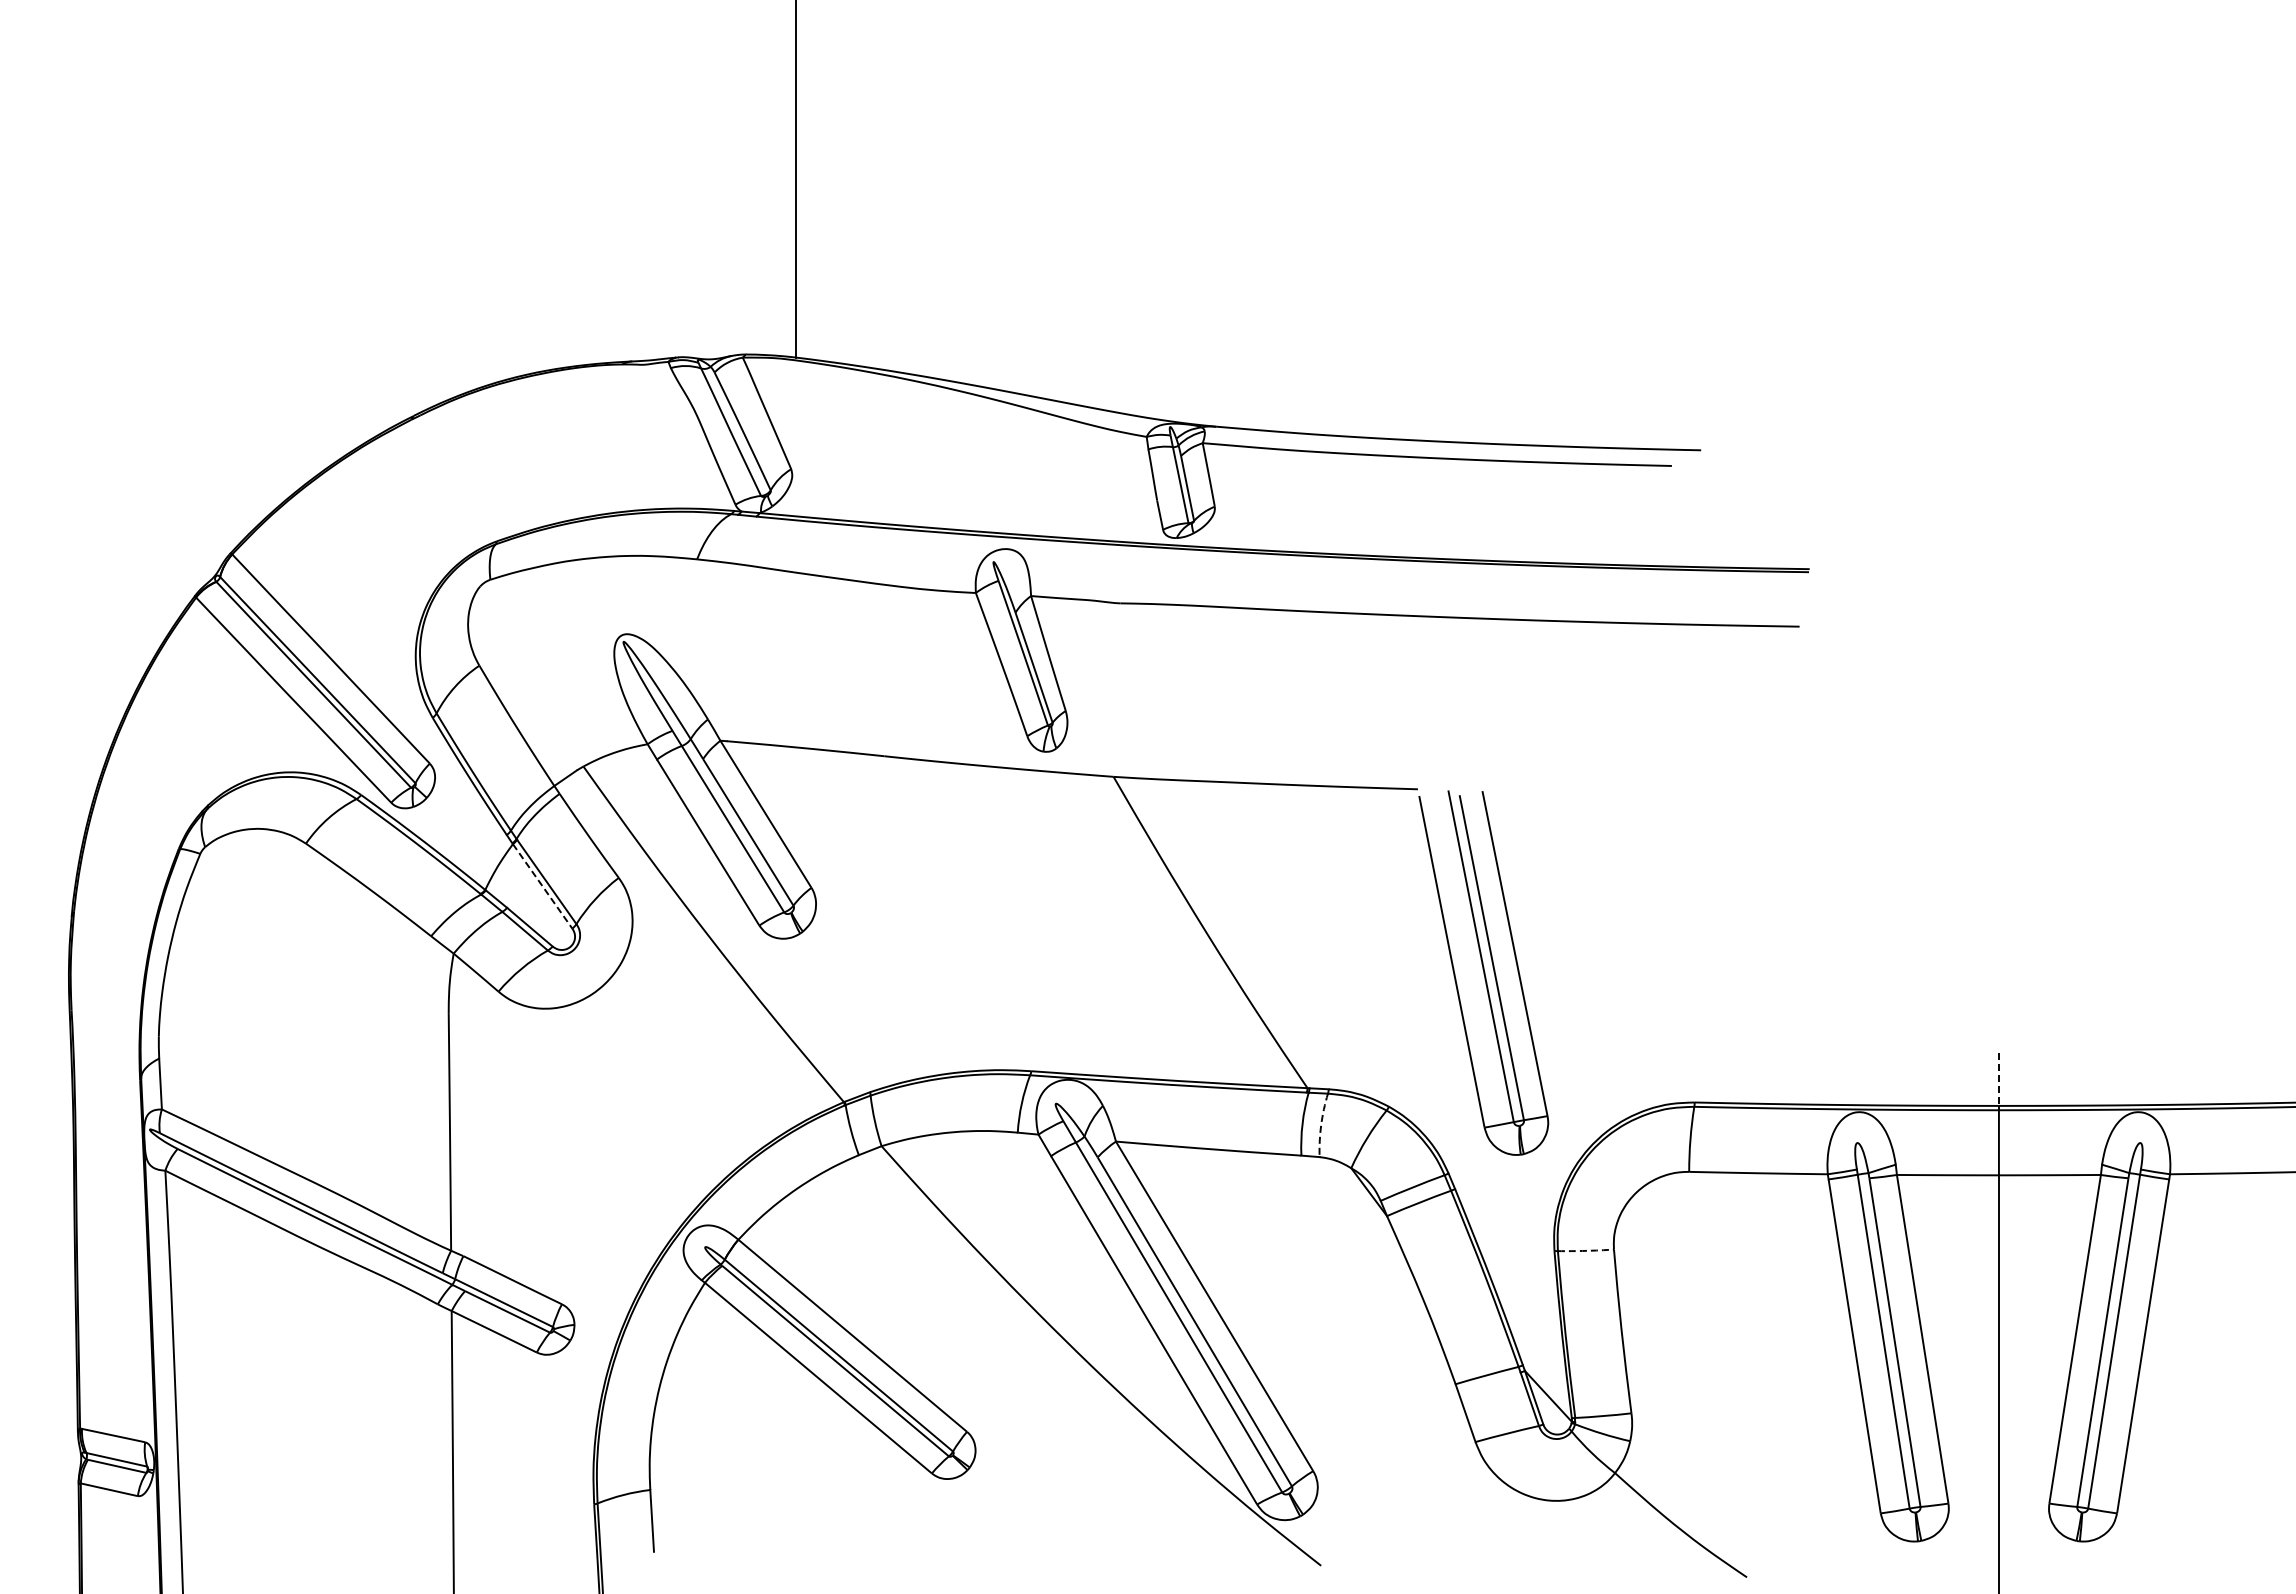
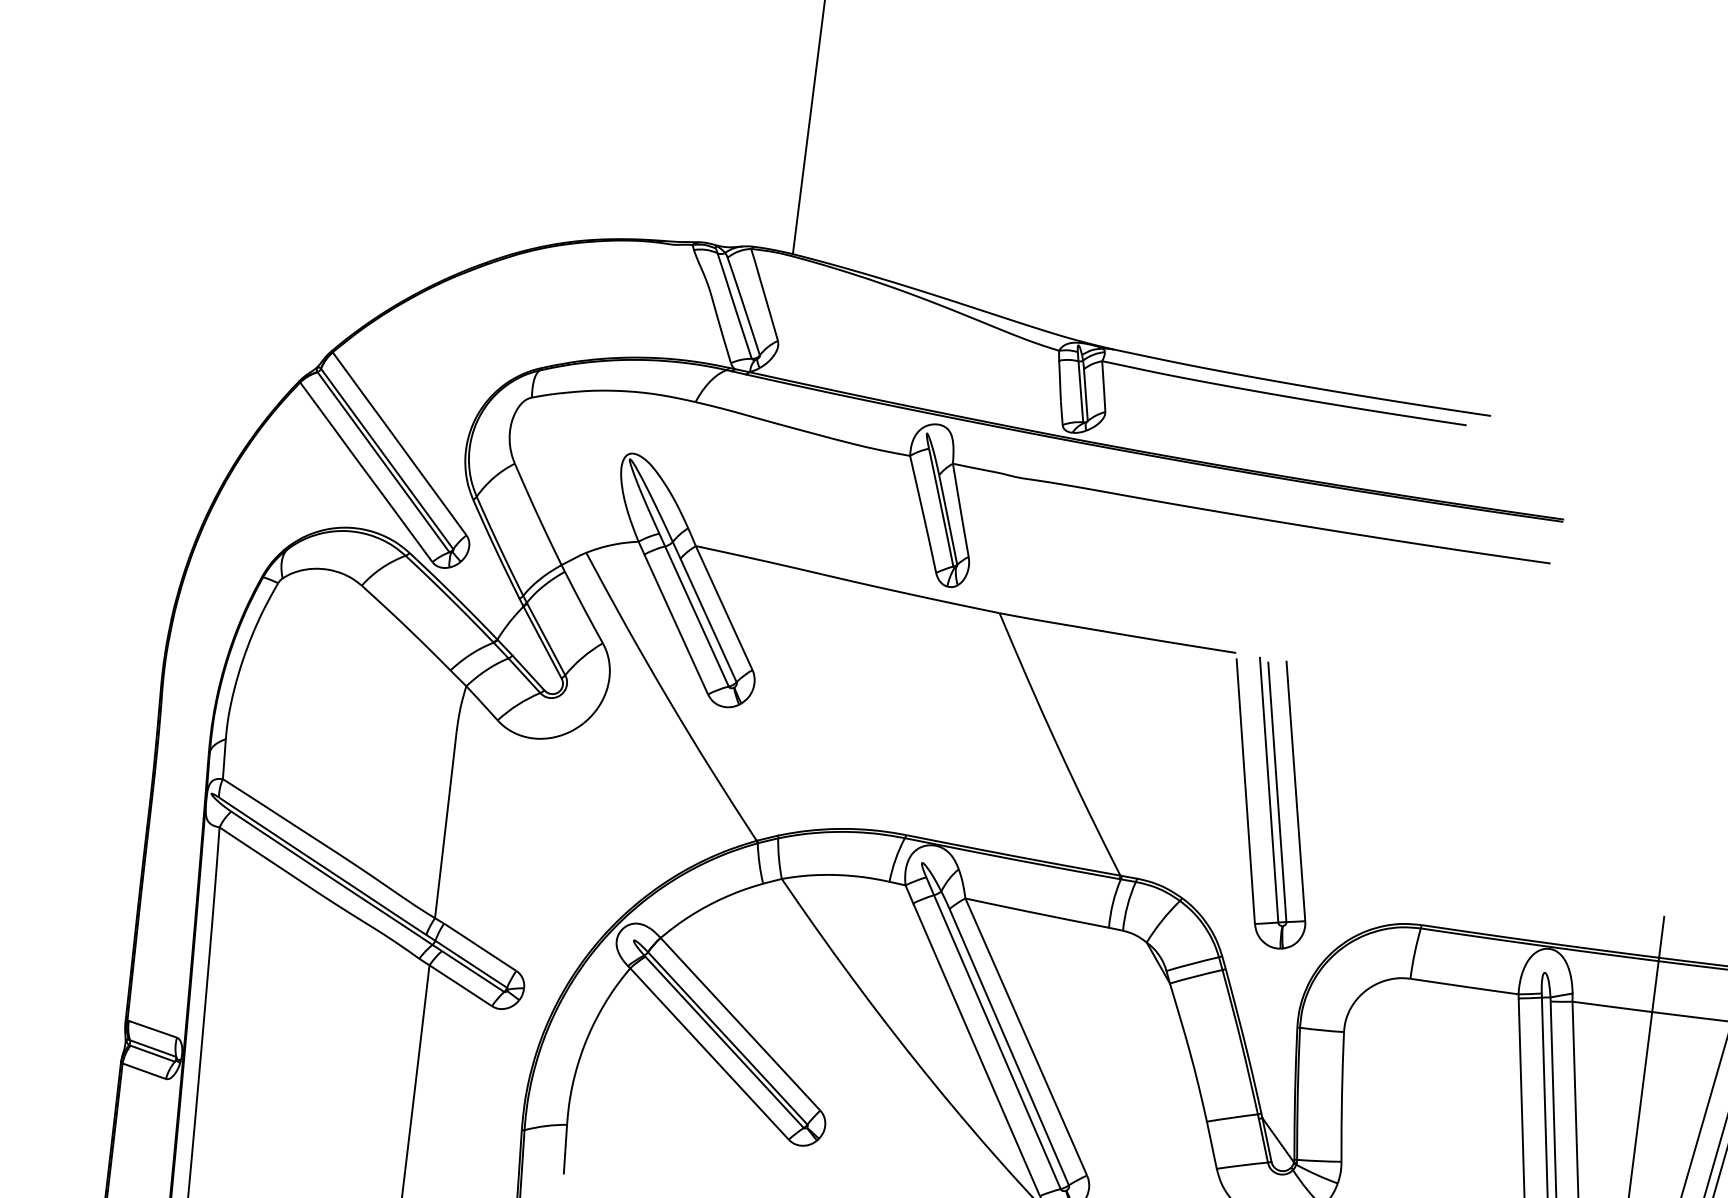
line: (542, 886) -> (542, 642), dashed -> solid
line: (1998, 1080) -> (1661, 937), dashed -> solid
arc: (1321, 1125) -> (1127, 906), dashed -> solid
arc: (1585, 1250) -> (1321, 1029), dashed -> solid

